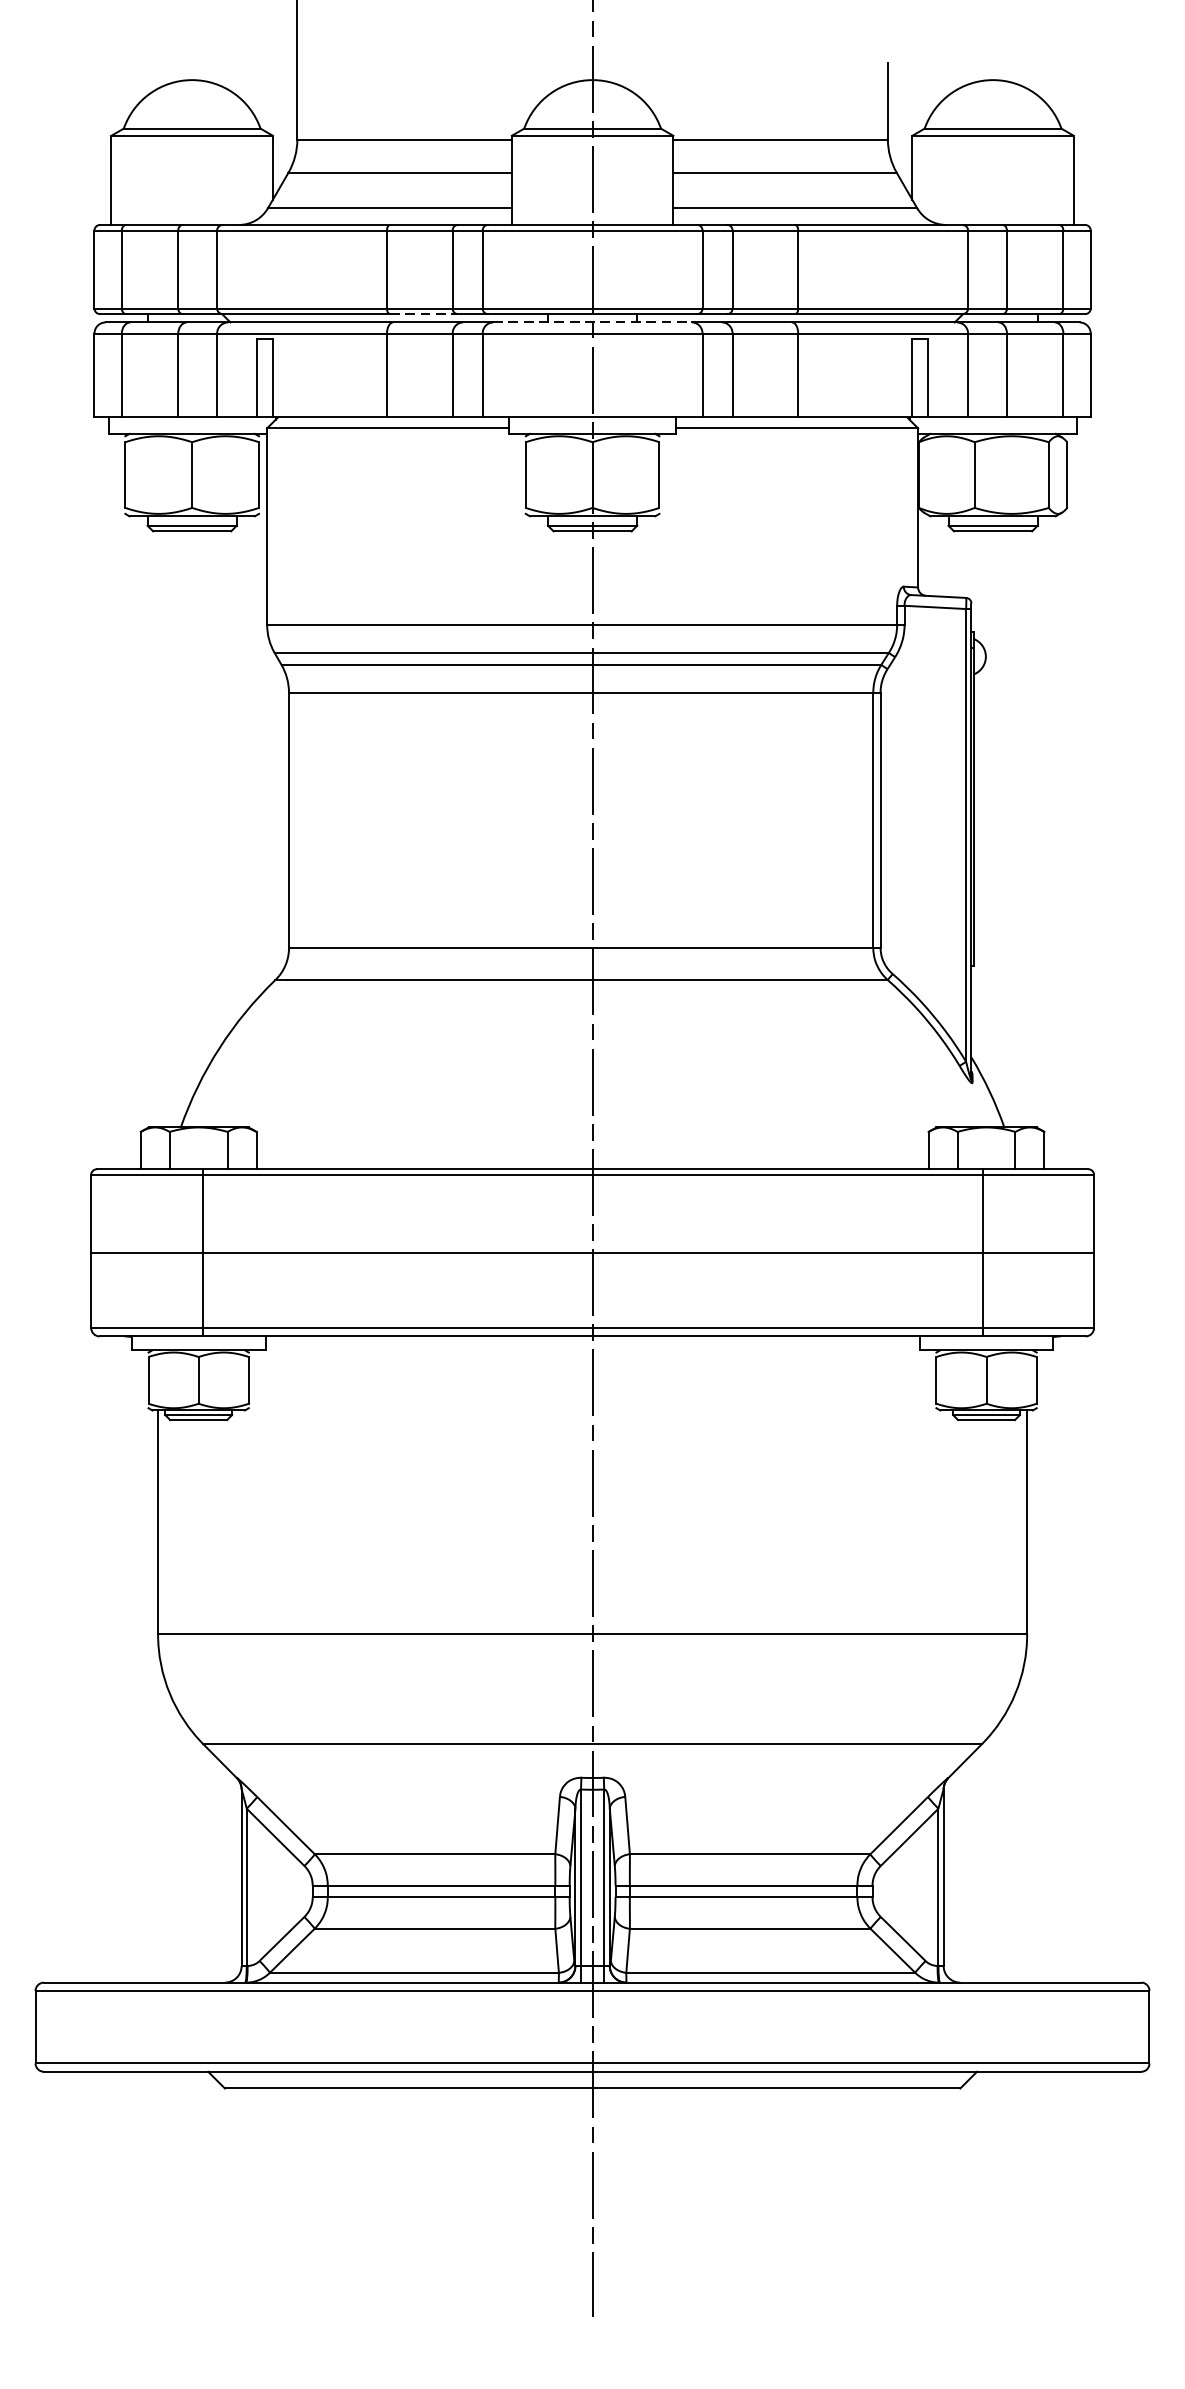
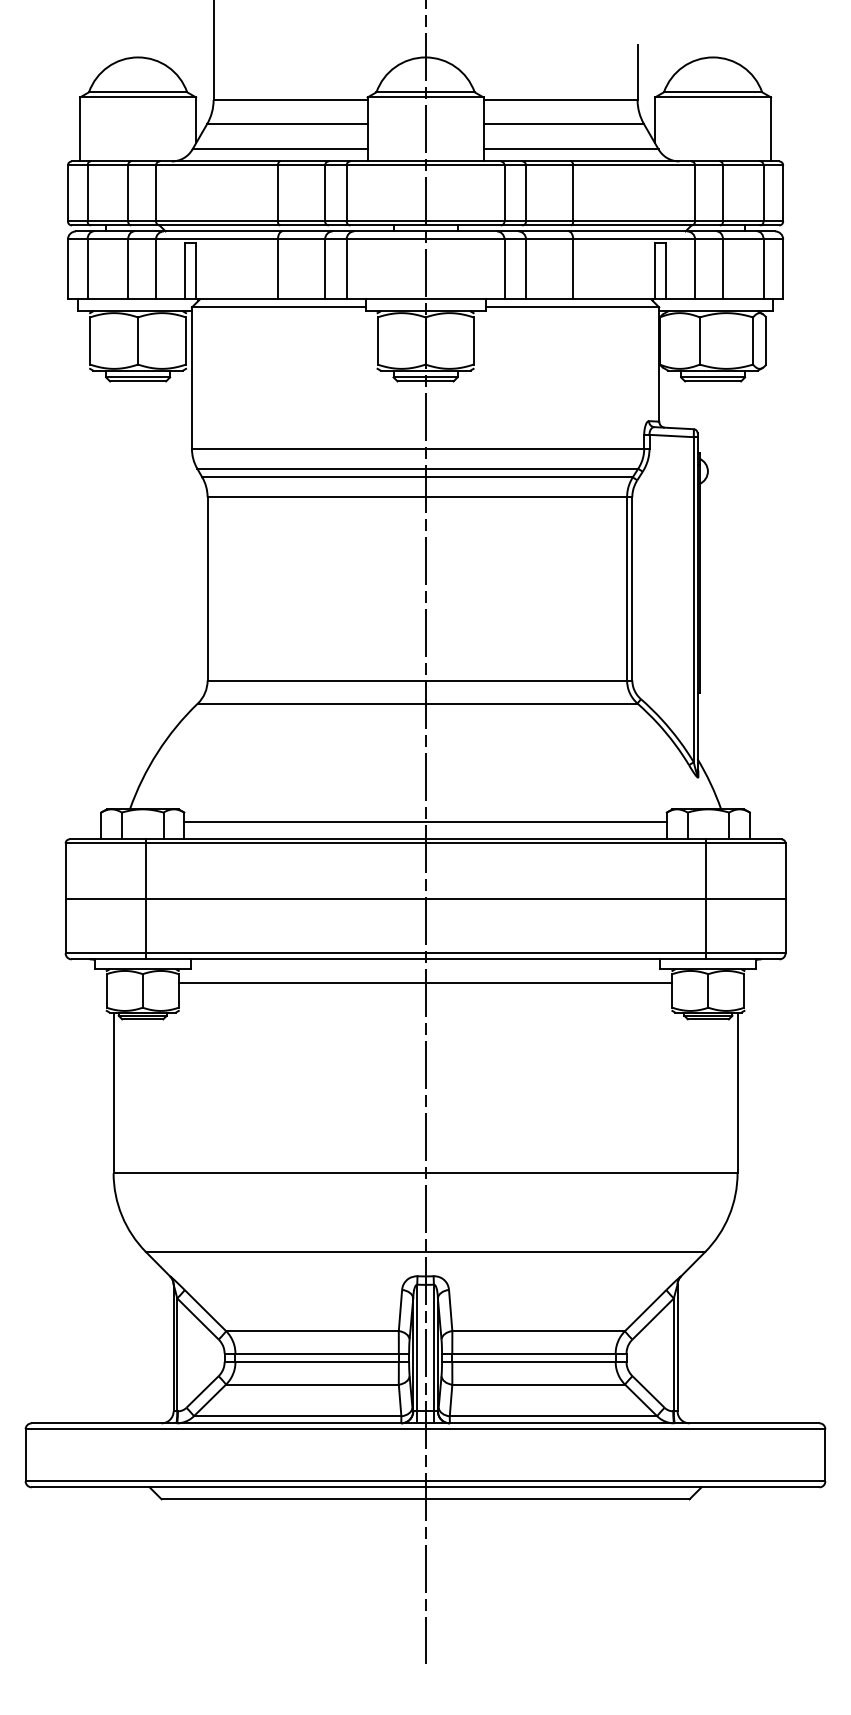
line: (423, 314) -> (304, 225), dashed -> solid
line: (593, 322) -> (426, 231), dashed -> solid
line: (592, 1145) -> (425, 822), added
line: (592, 1370) -> (425, 983), added

